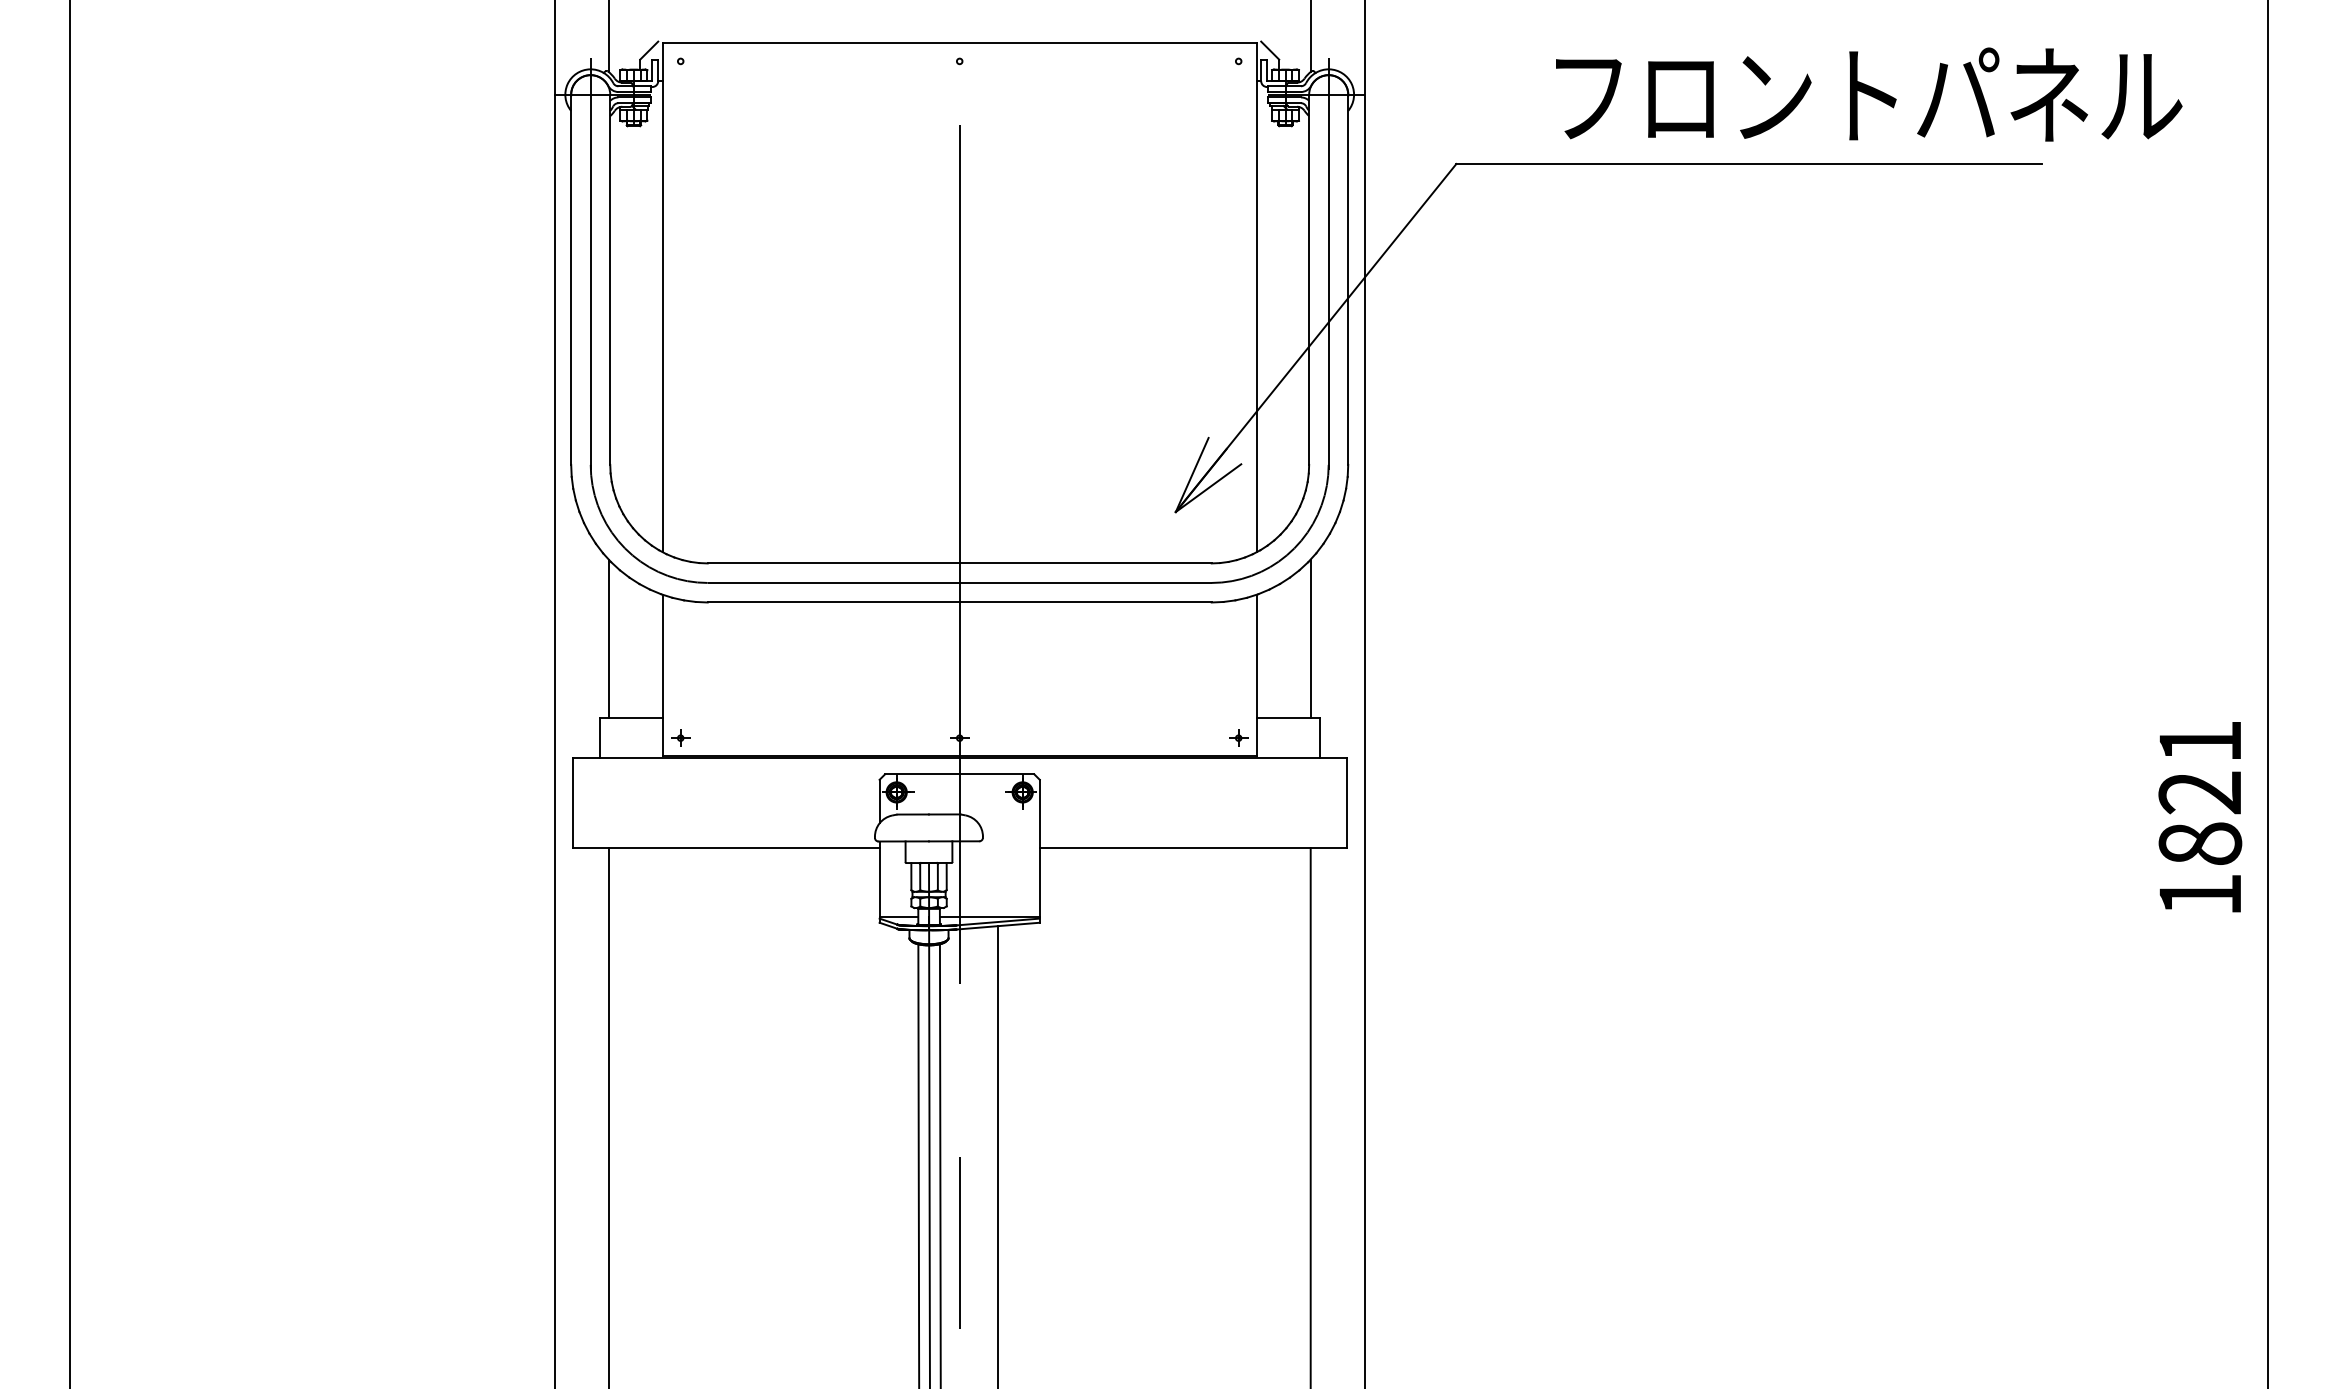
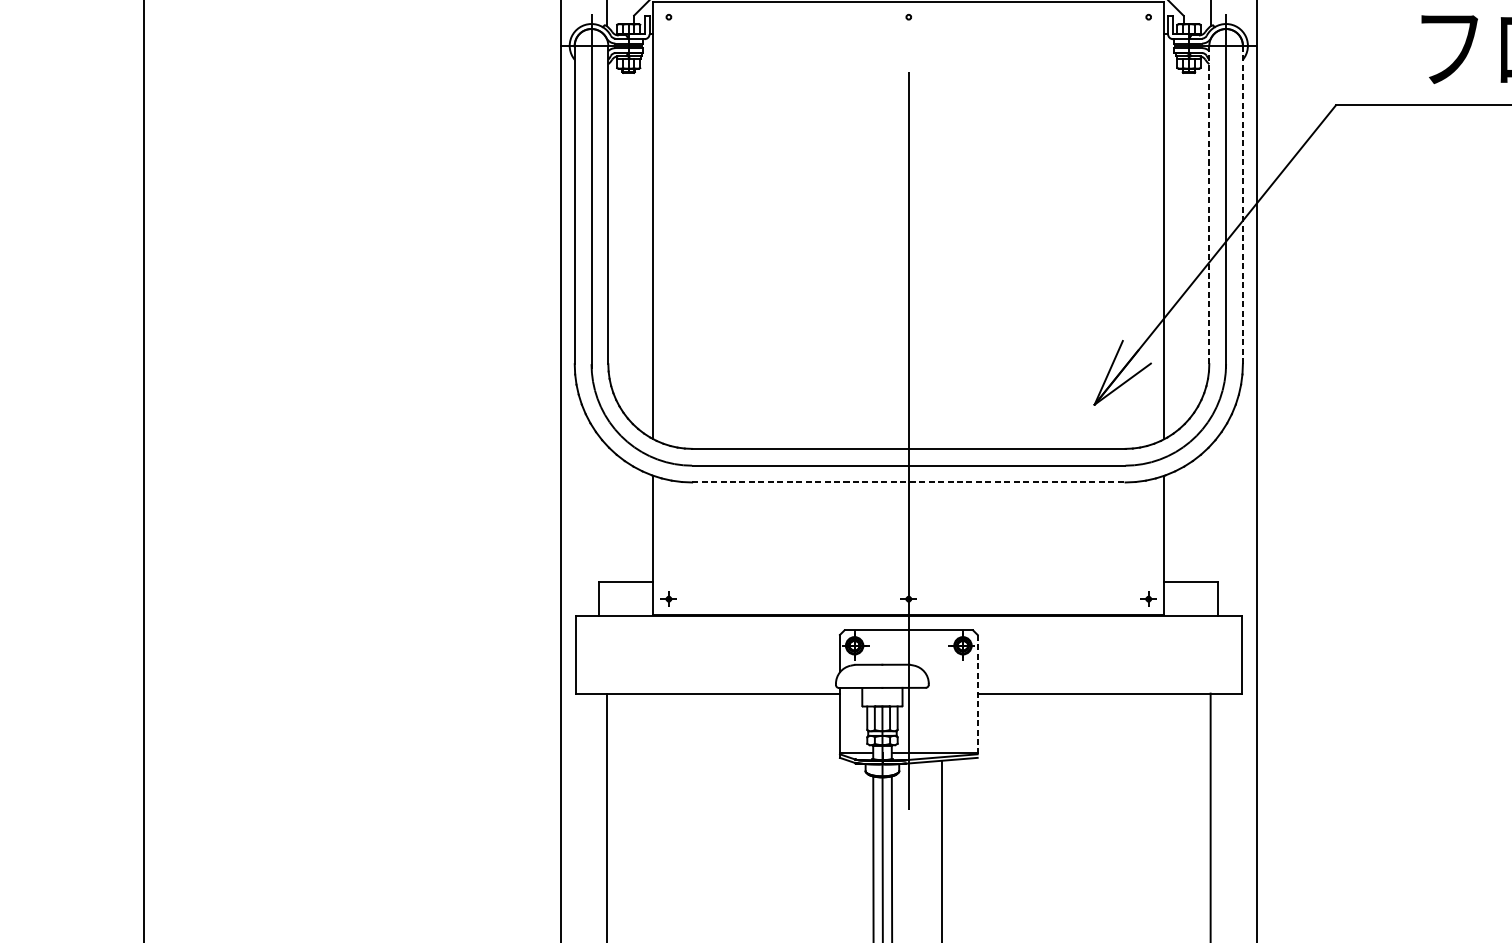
line: (1309, 279) -> (1209, 204), solid -> dashed
line: (1348, 280) -> (1243, 205), solid -> dashed
line: (959, 602) -> (908, 482), solid -> dashed
line: (608, 638) -> (606, 513), removed
line: (1310, 638) -> (1210, 513), removed
line: (1039, 851) -> (977, 696), solid -> dashed

